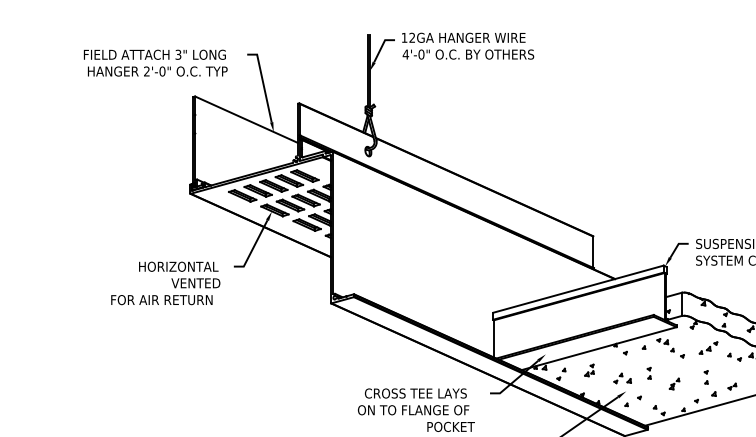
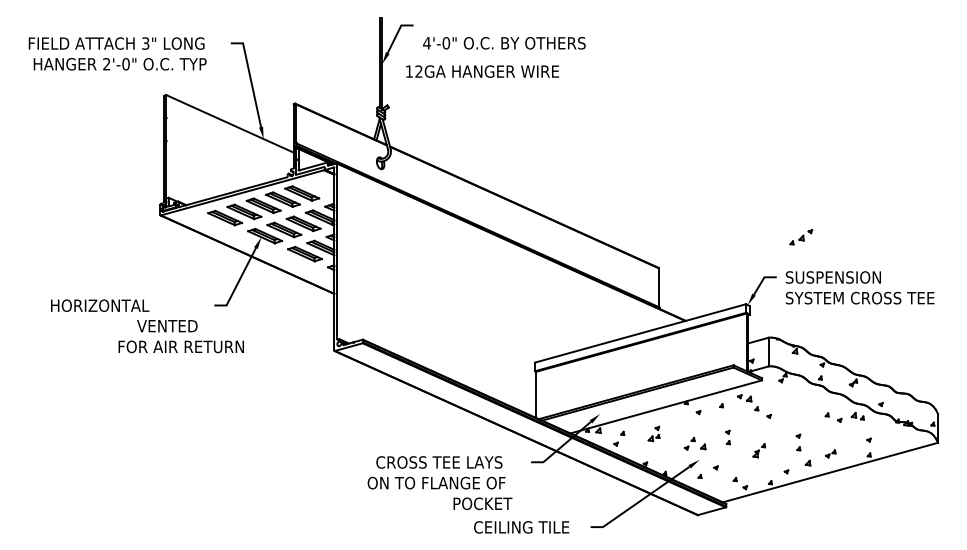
text: (463, 37) -> (482, 71), moved
text: (179, 266) -> (100, 305), moved
text: (161, 299) -> (180, 346), moved
part: (708, 348) -> (801, 237), moved

